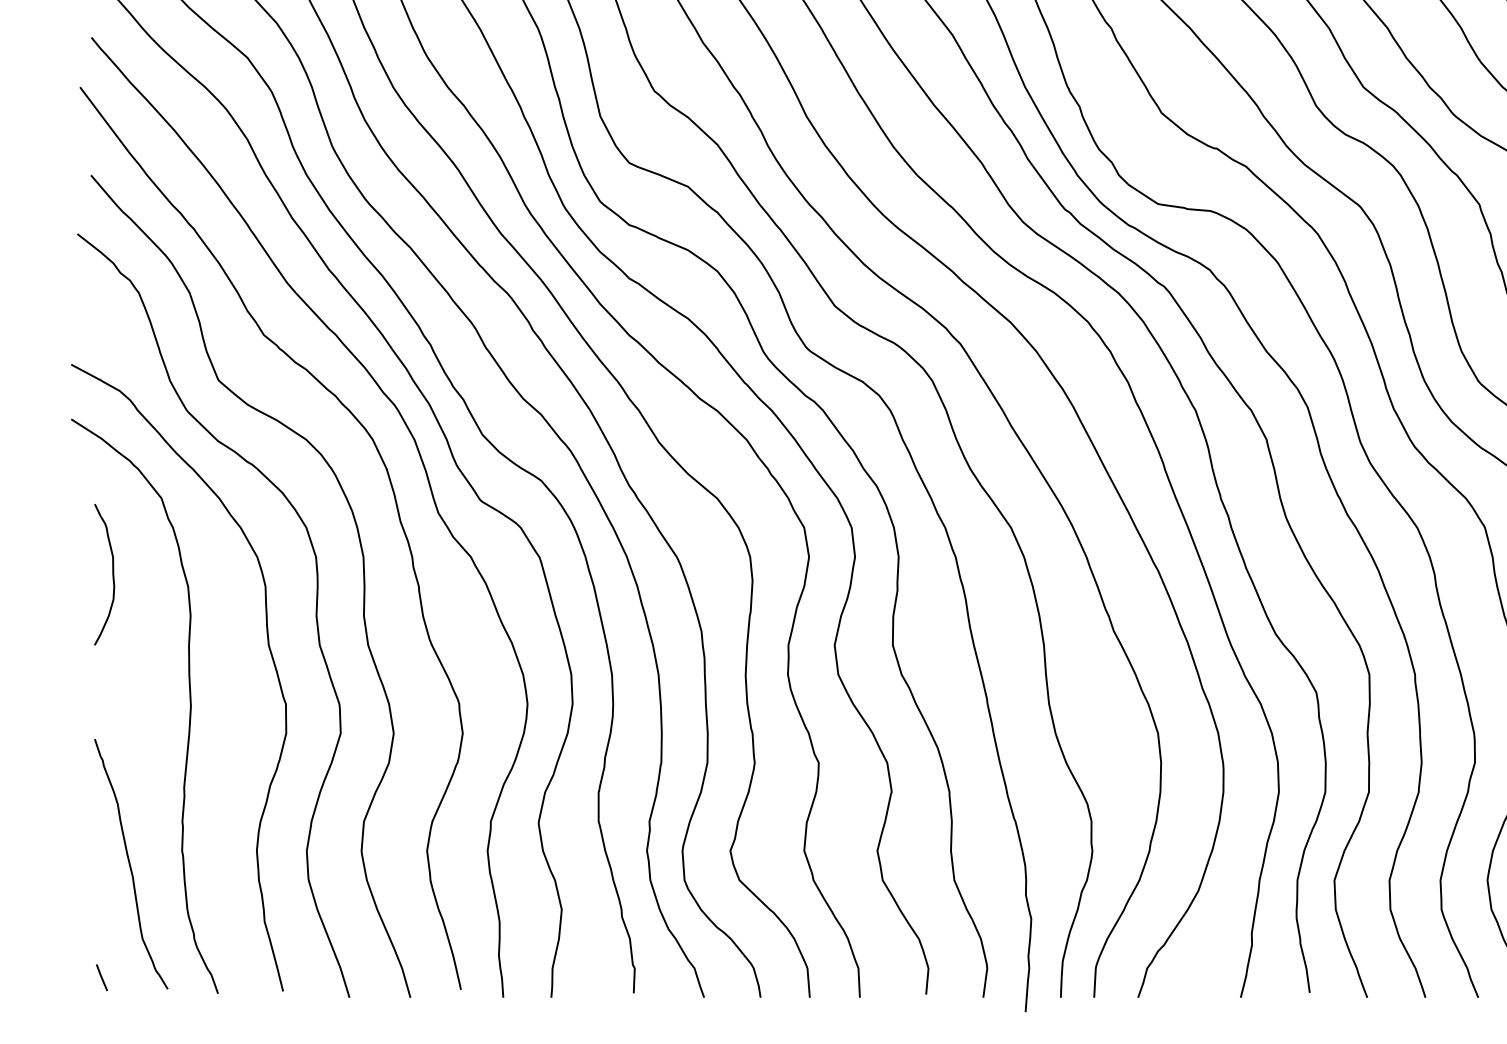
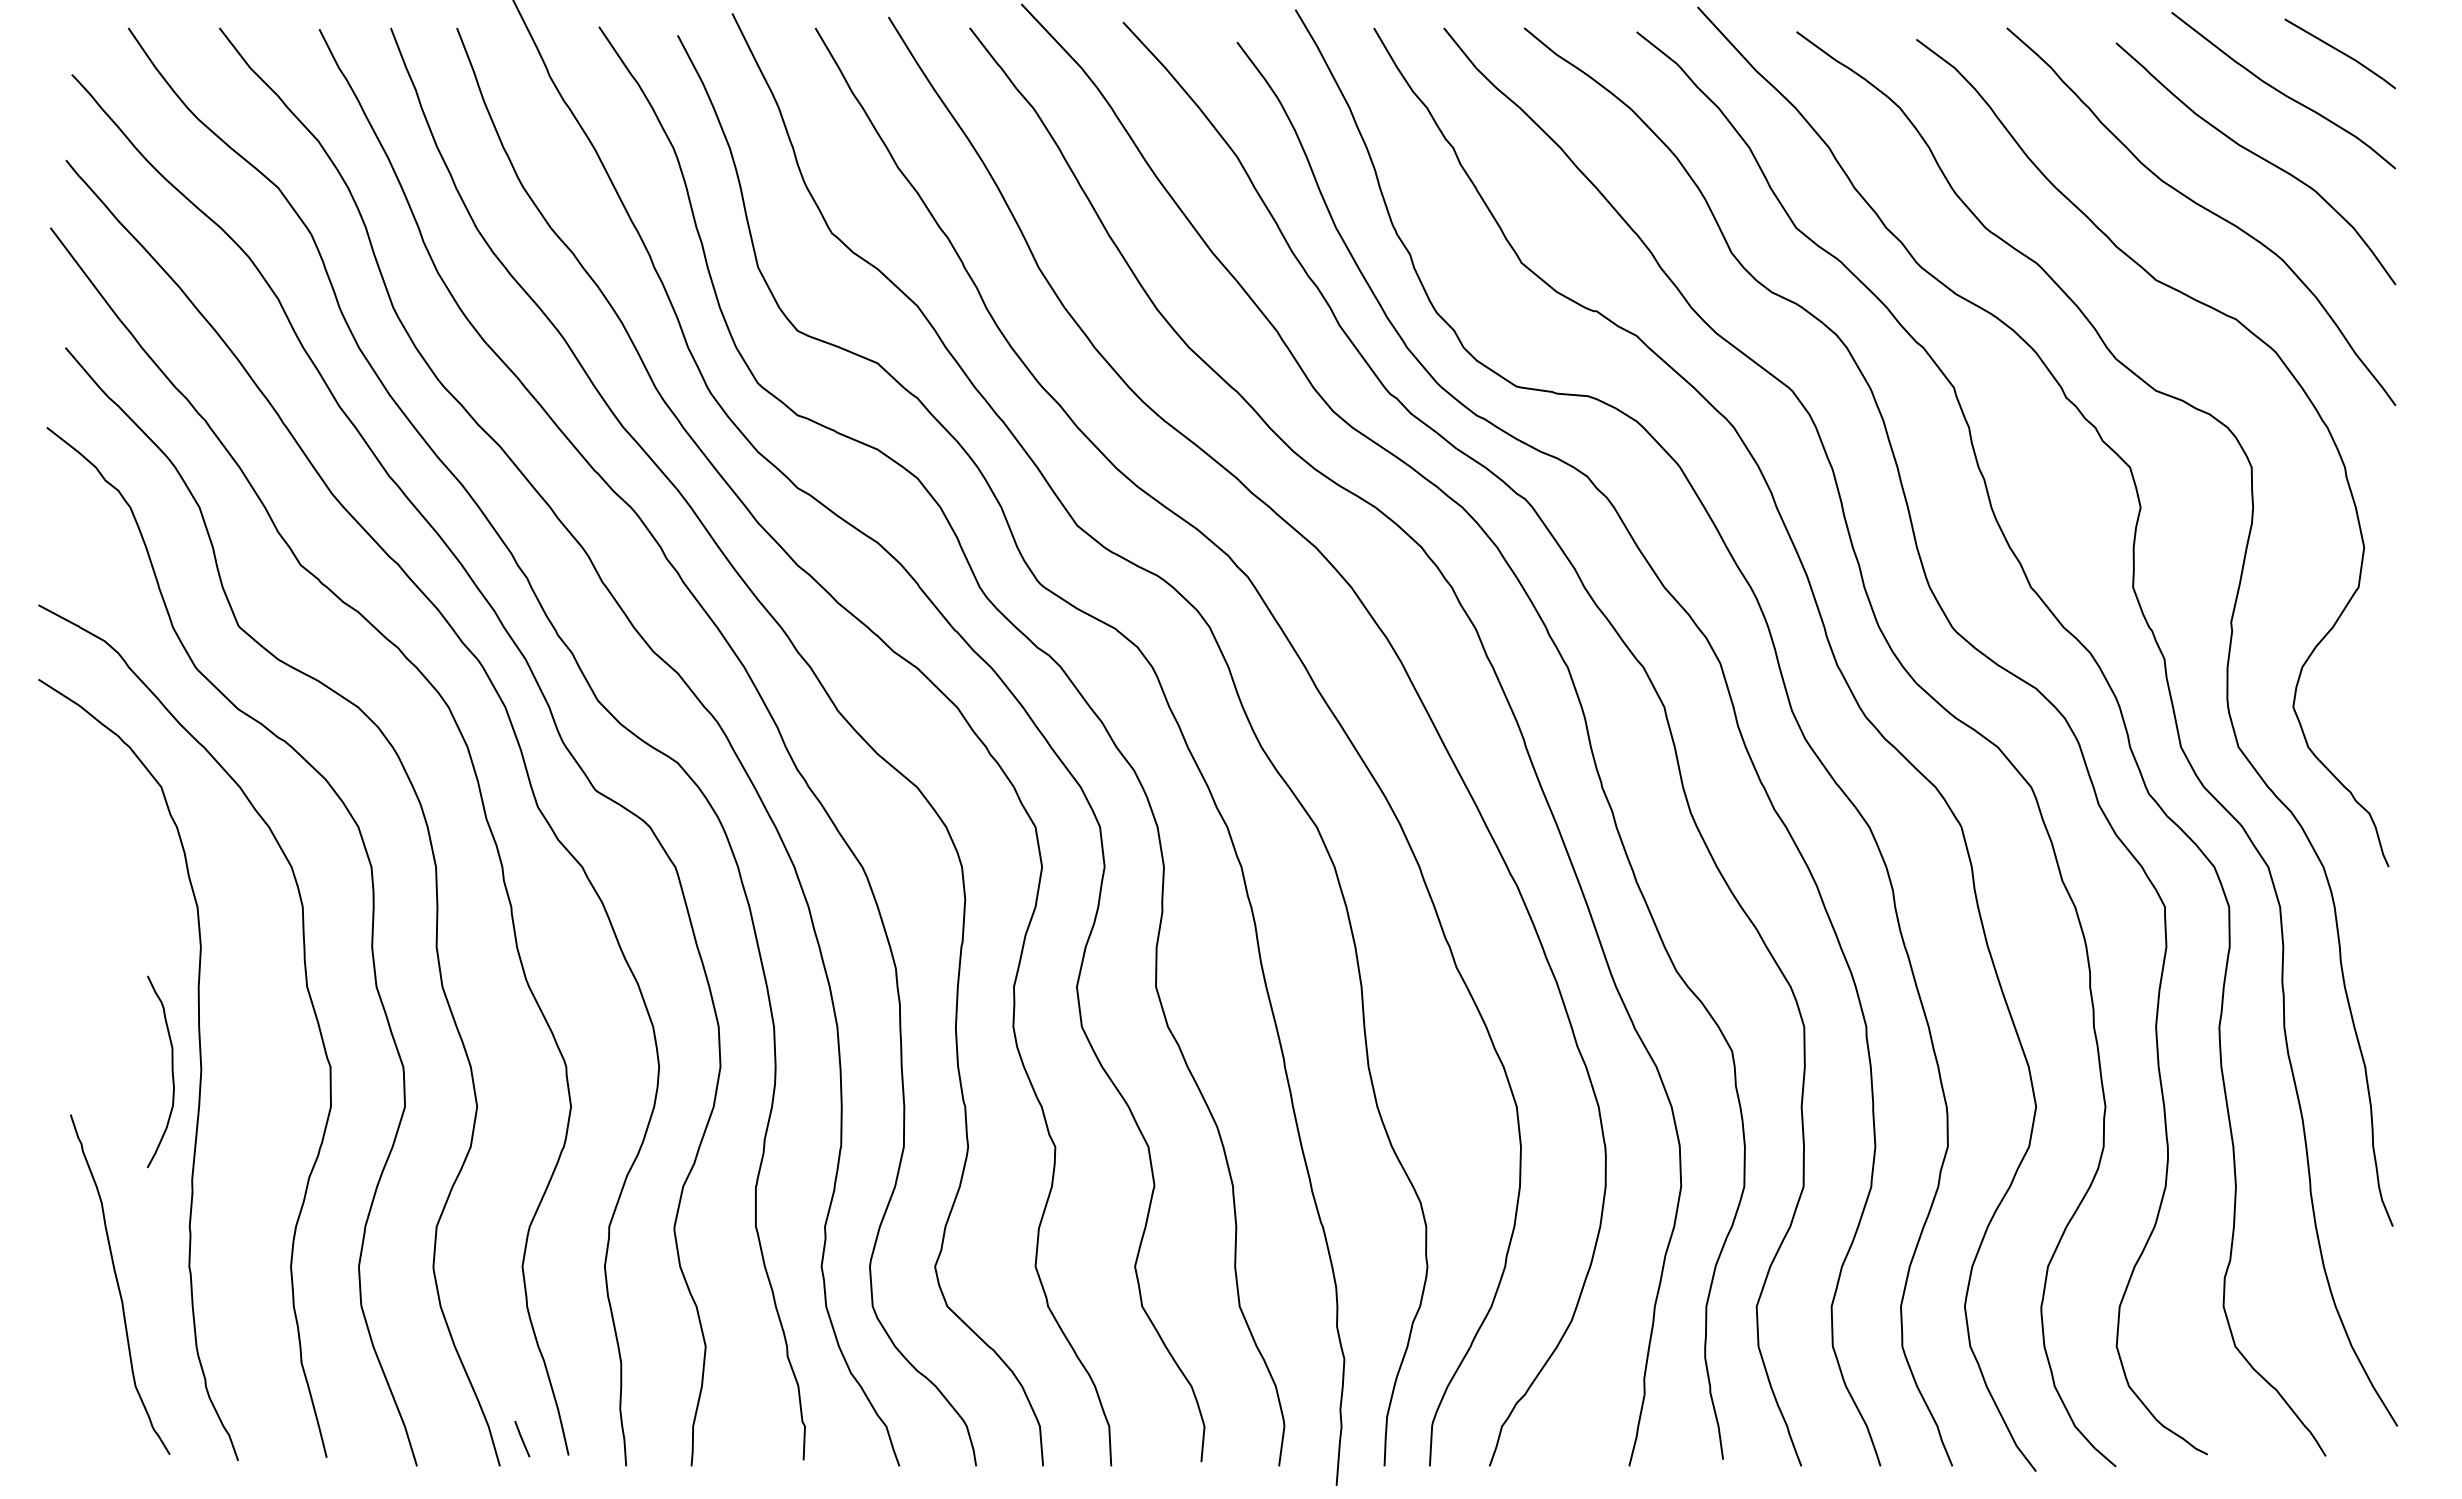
curve: (112, 574) -> (171, 1071), moved
line: (102, 977) -> (522, 1438), moved

